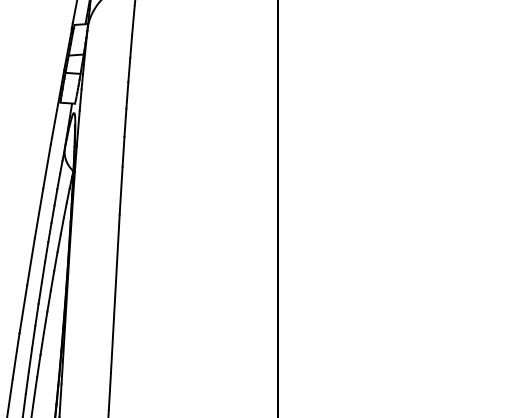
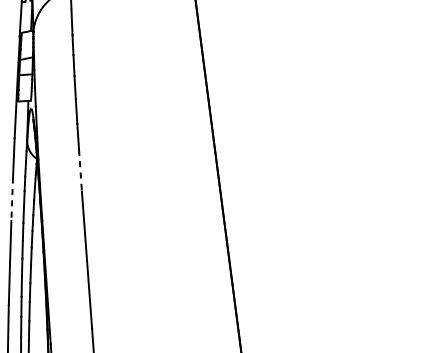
line: (121, 190) -> (80, 170), solid -> dashed
line: (39, 213) -> (12, 199), solid -> dashed

